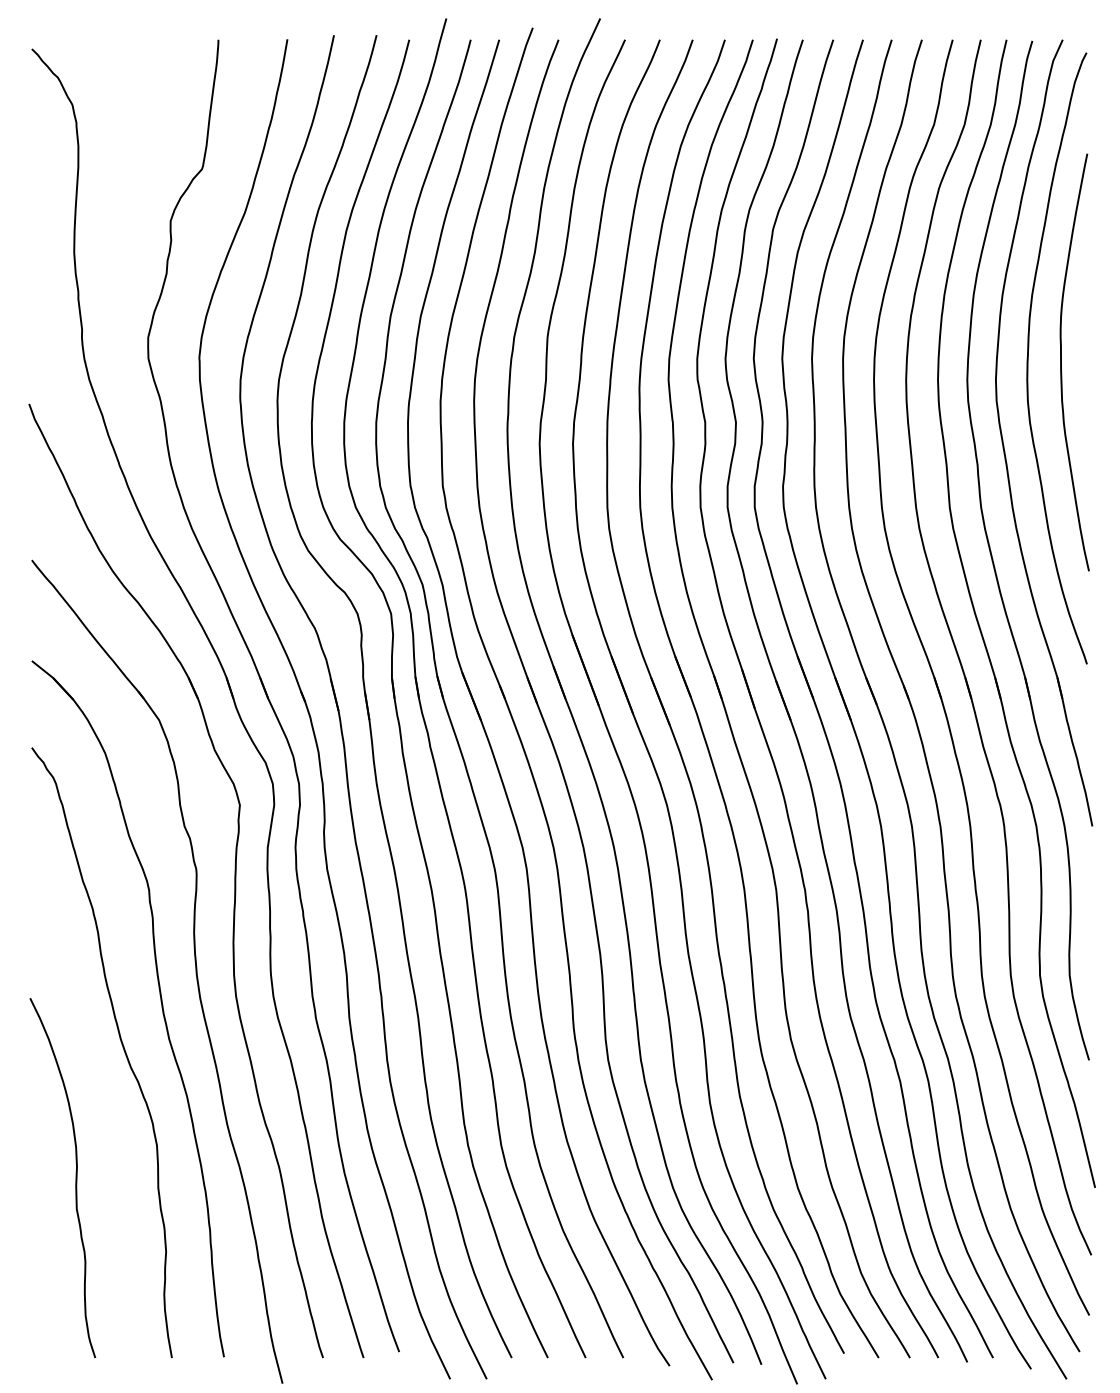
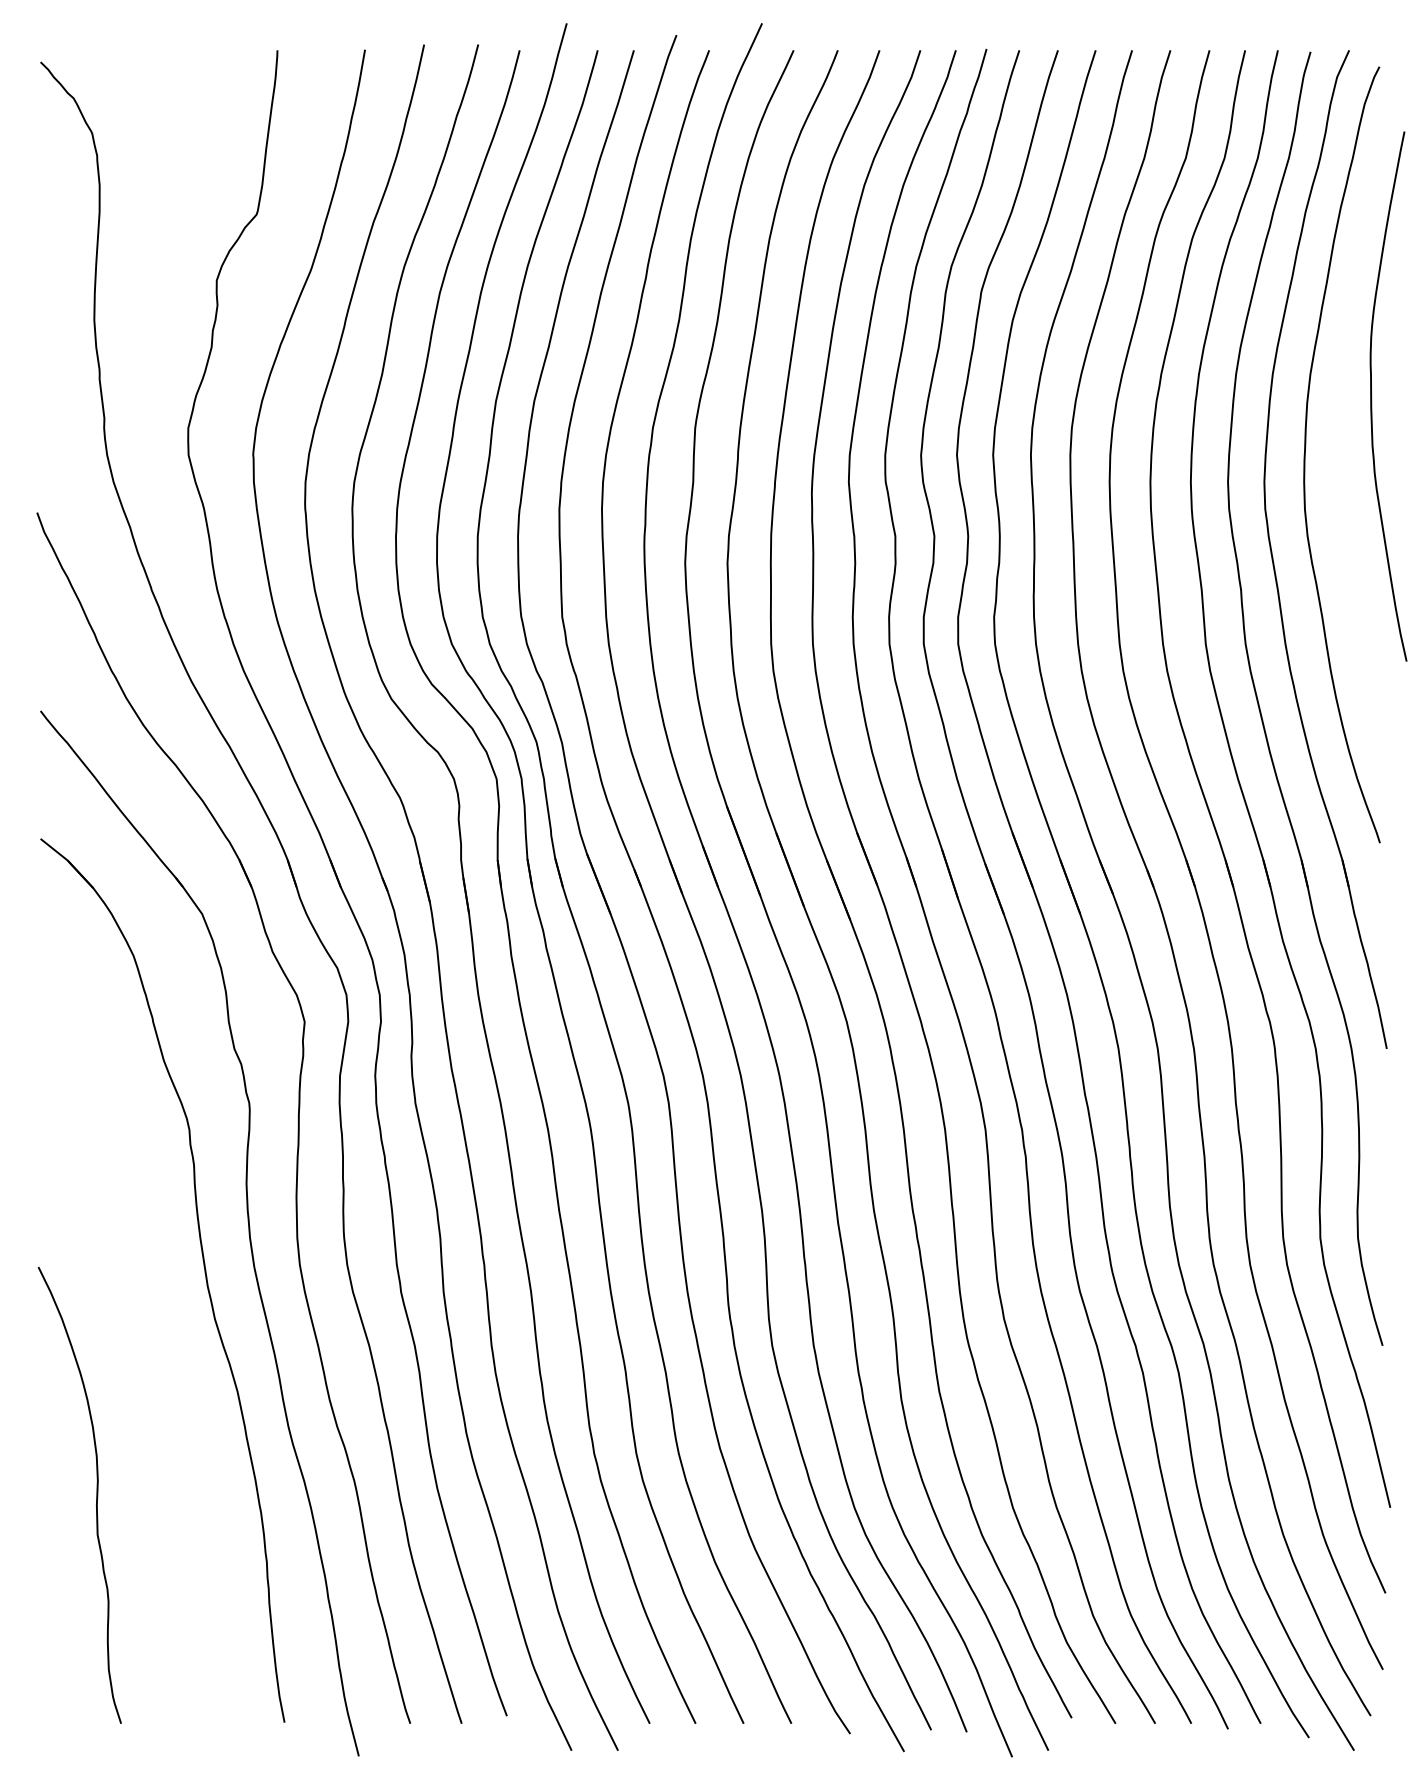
curve: (1061, 362) -> (1371, 396), moved
curve: (121, 1044) -> (154, 1325), removed

